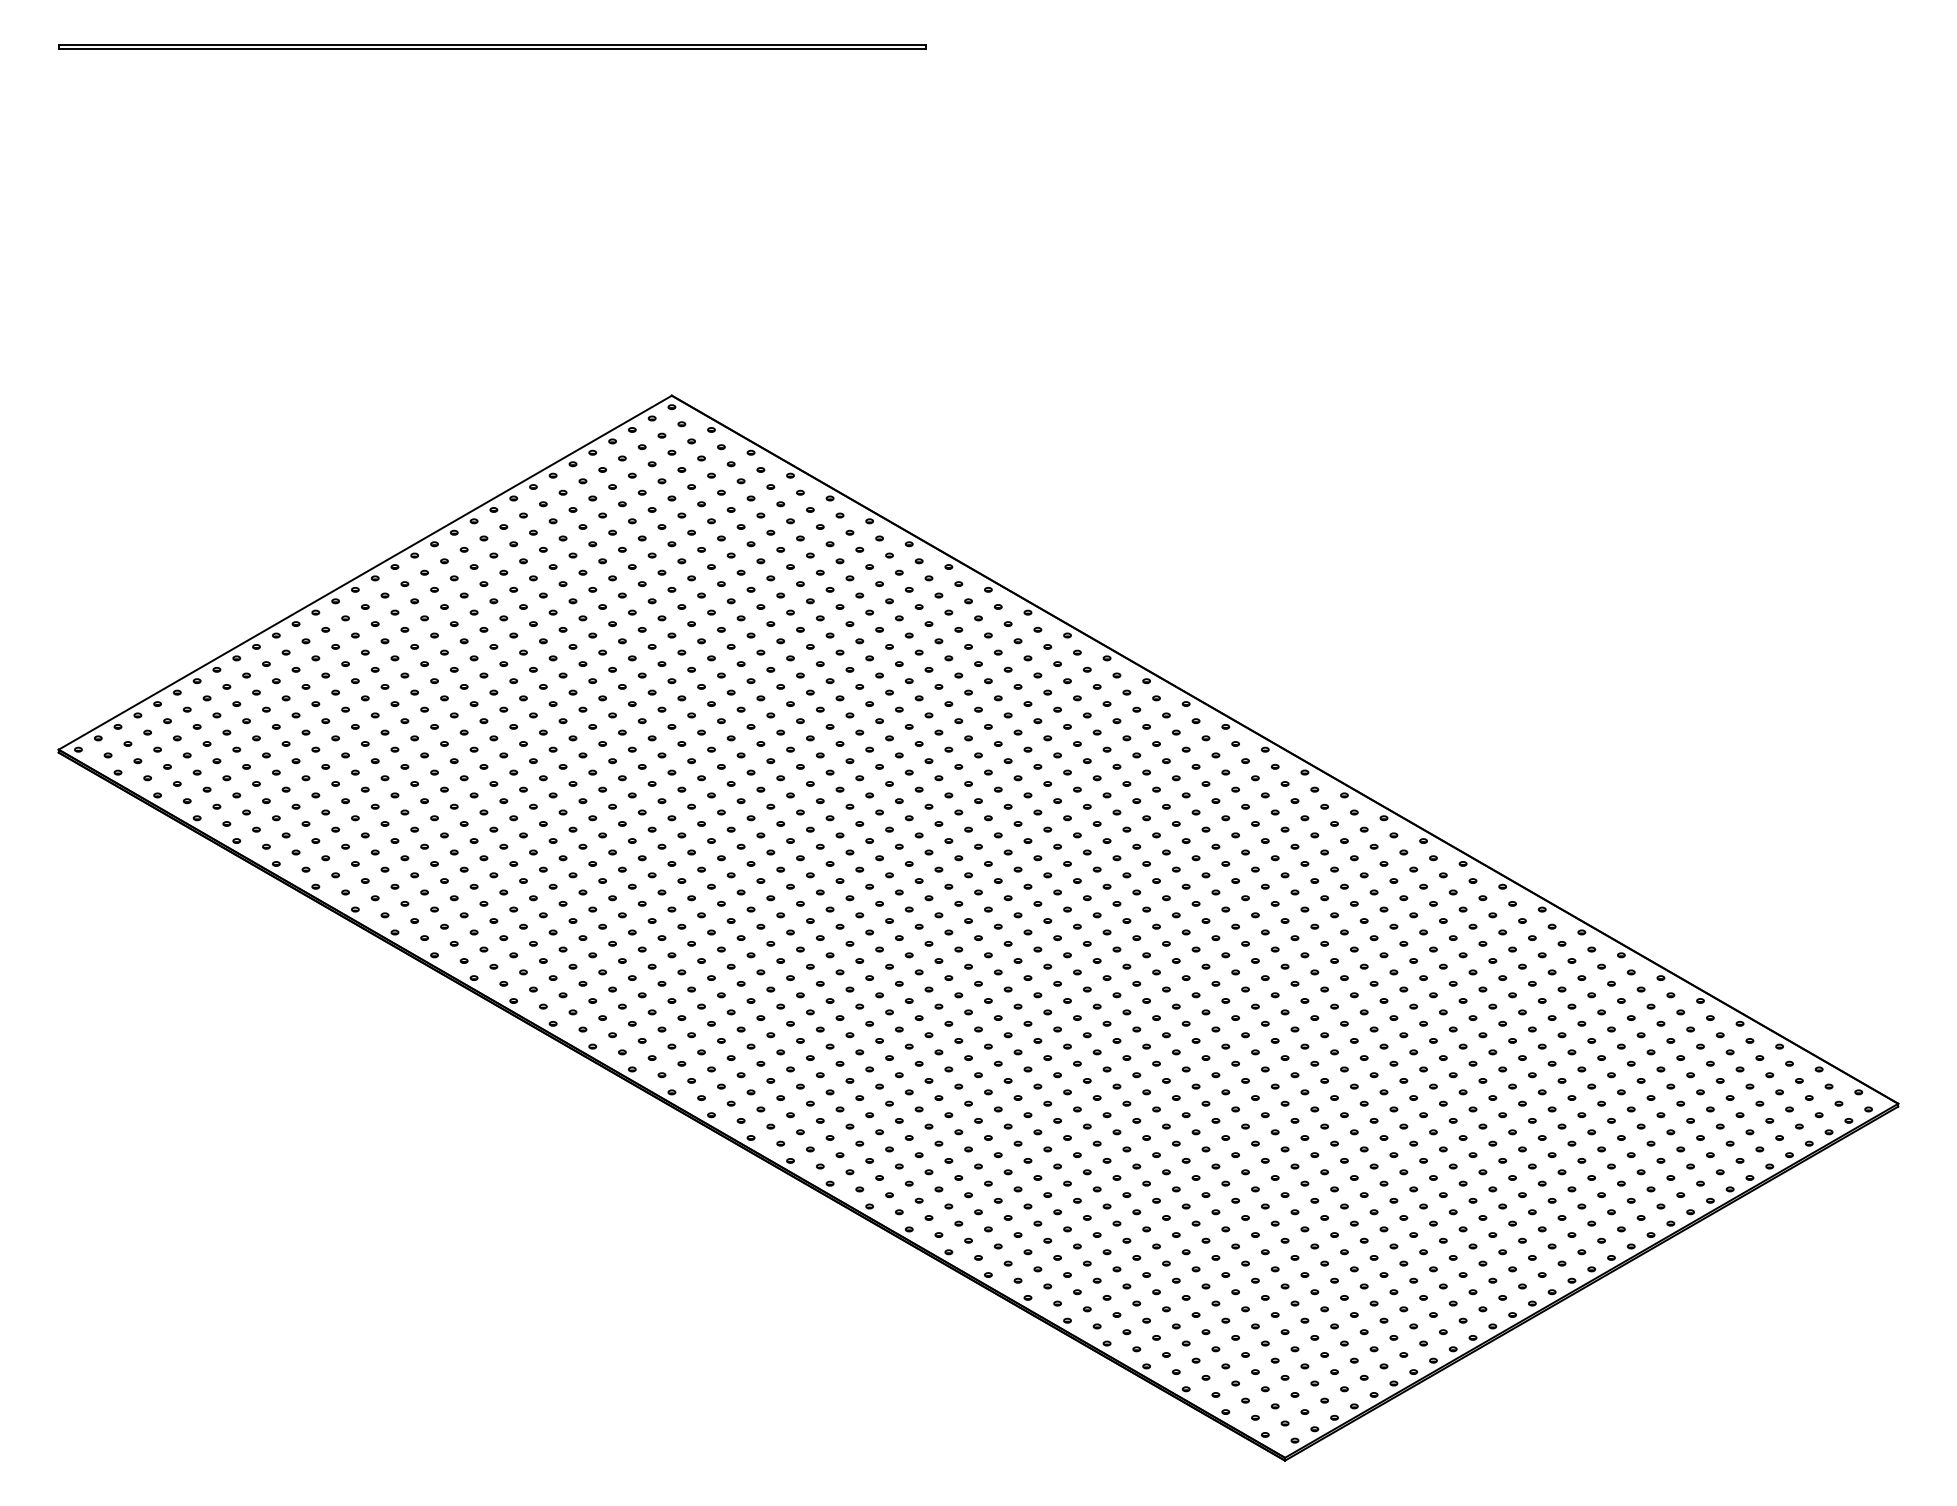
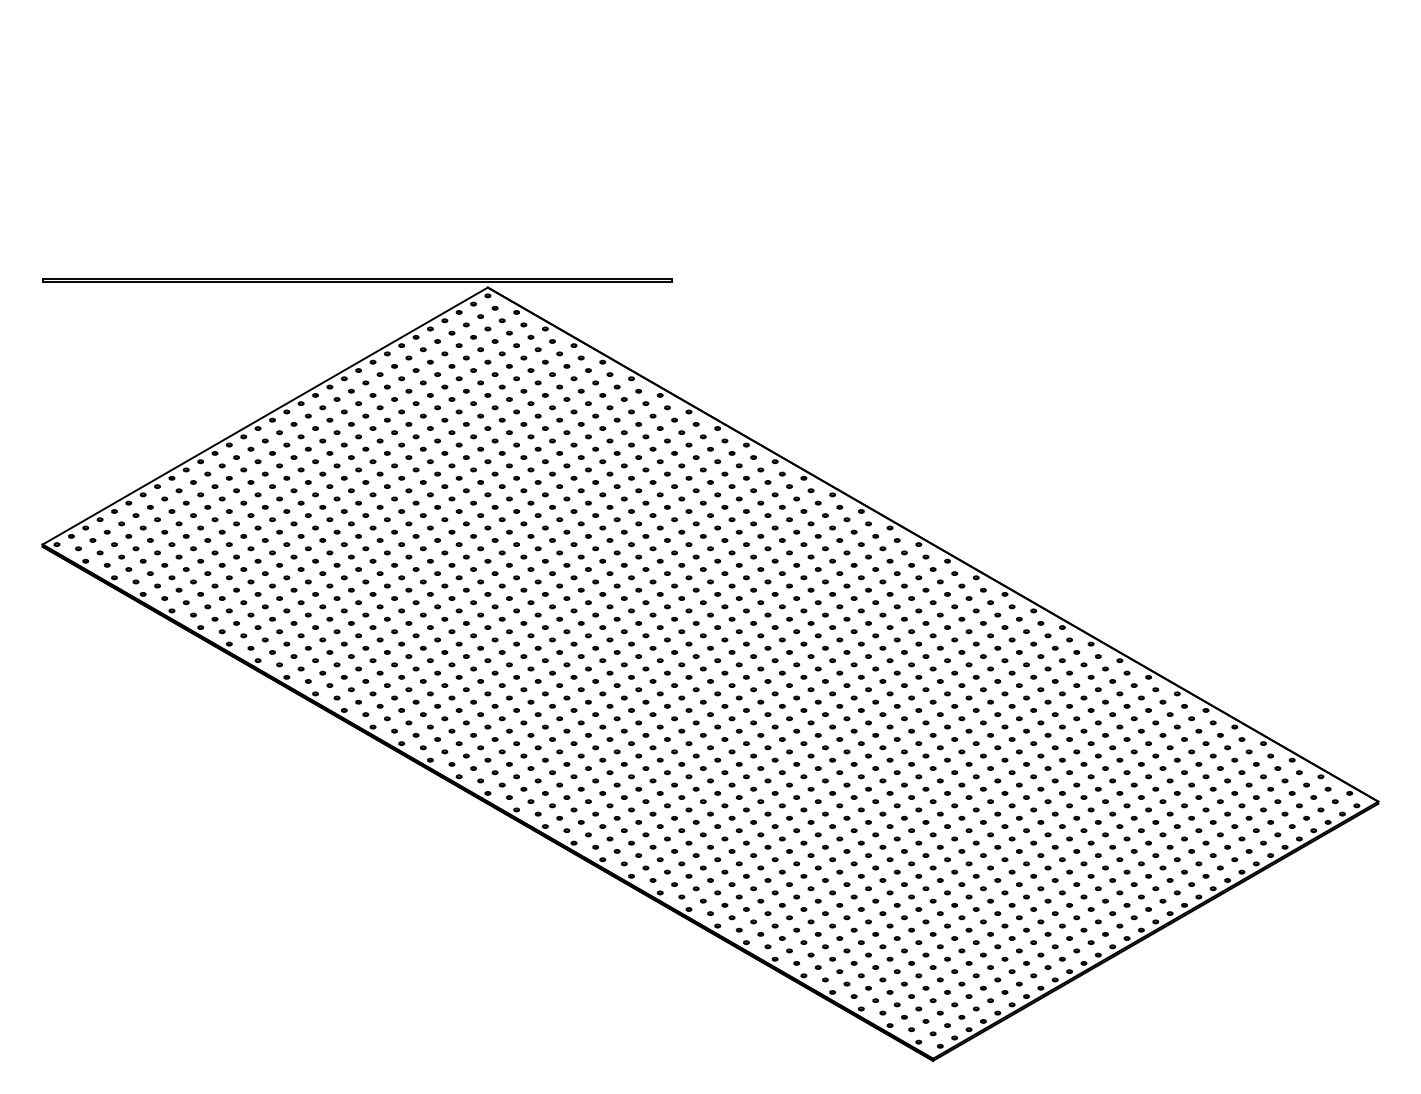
part: (492, 46) -> (357, 280), moved

